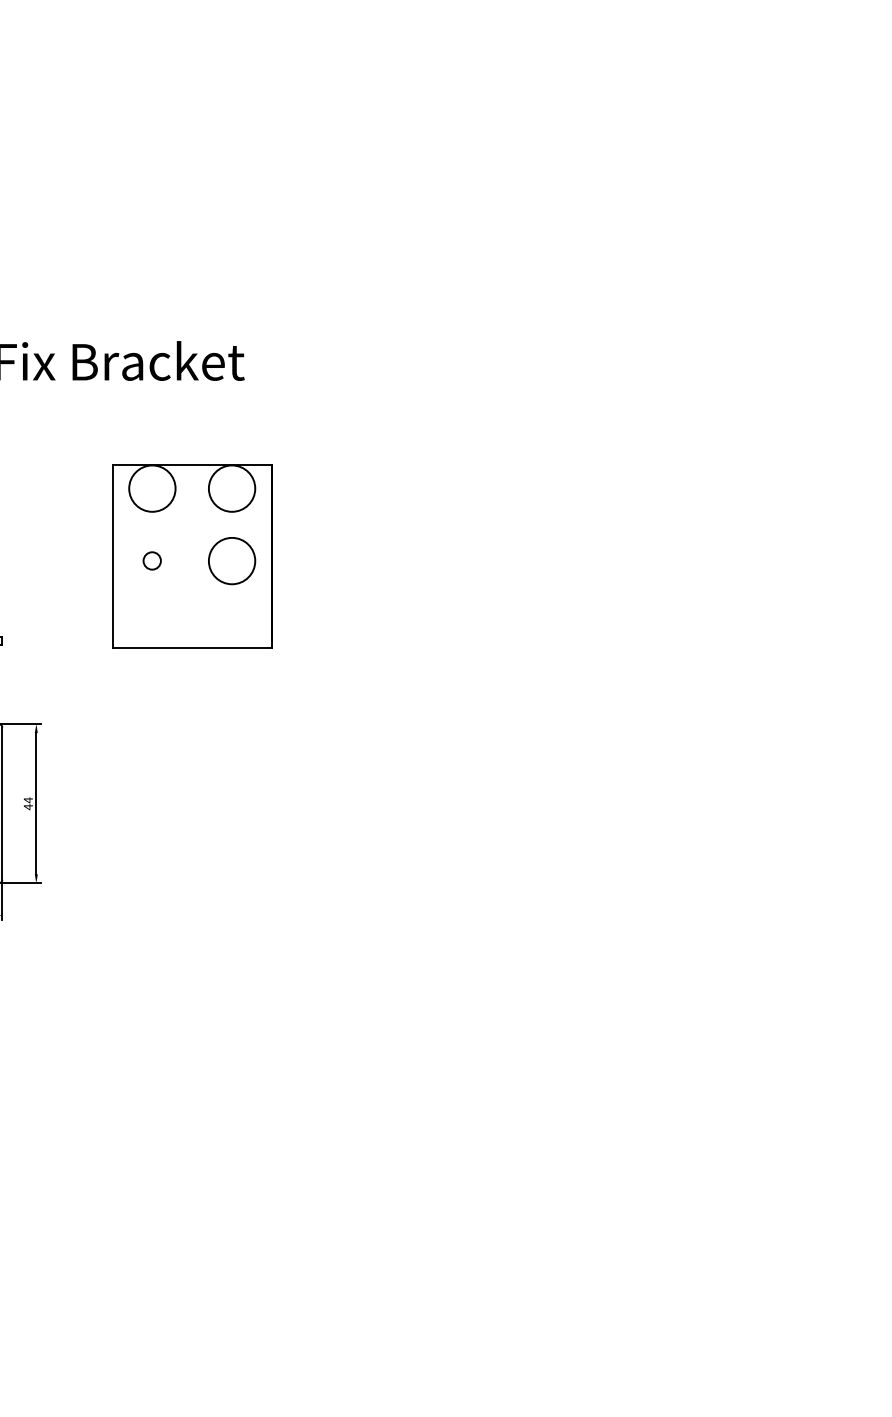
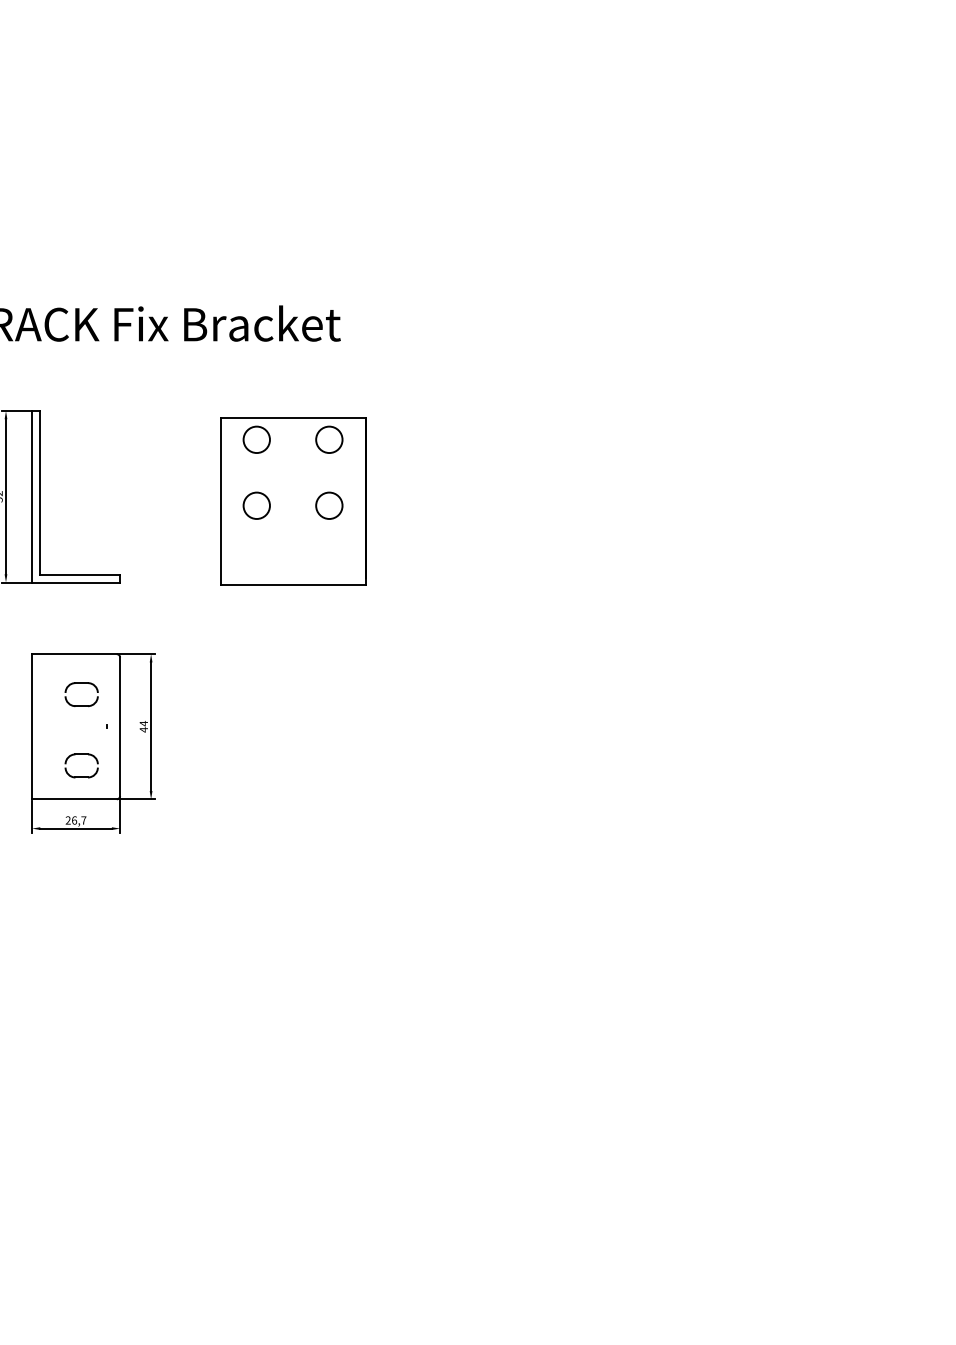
circle: (152, 488) -> (256, 439), size x0.62
circle: (232, 488) -> (329, 439), size x0.62
circle: (152, 560) -> (256, 505), size x1.67
circle: (232, 560) -> (329, 505), size x0.62

